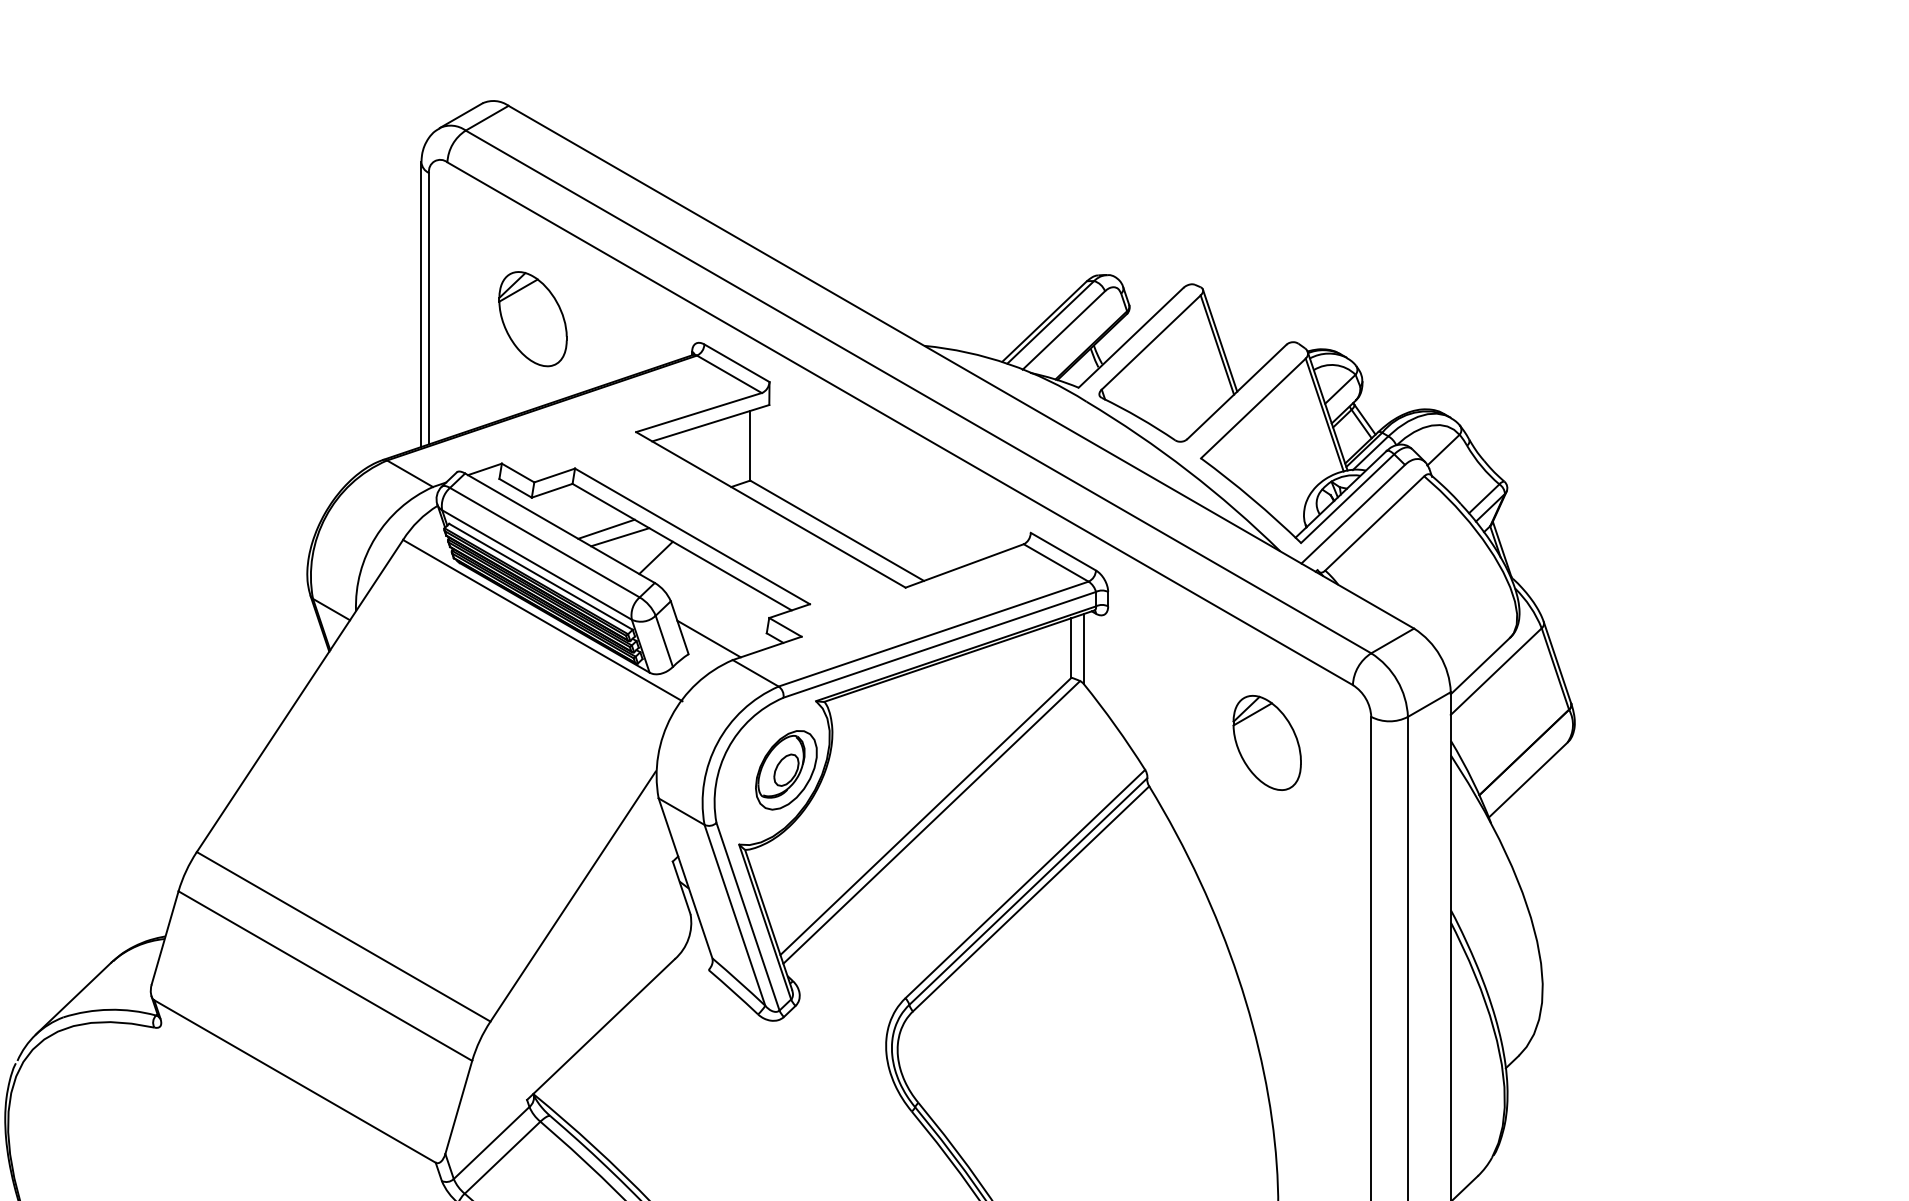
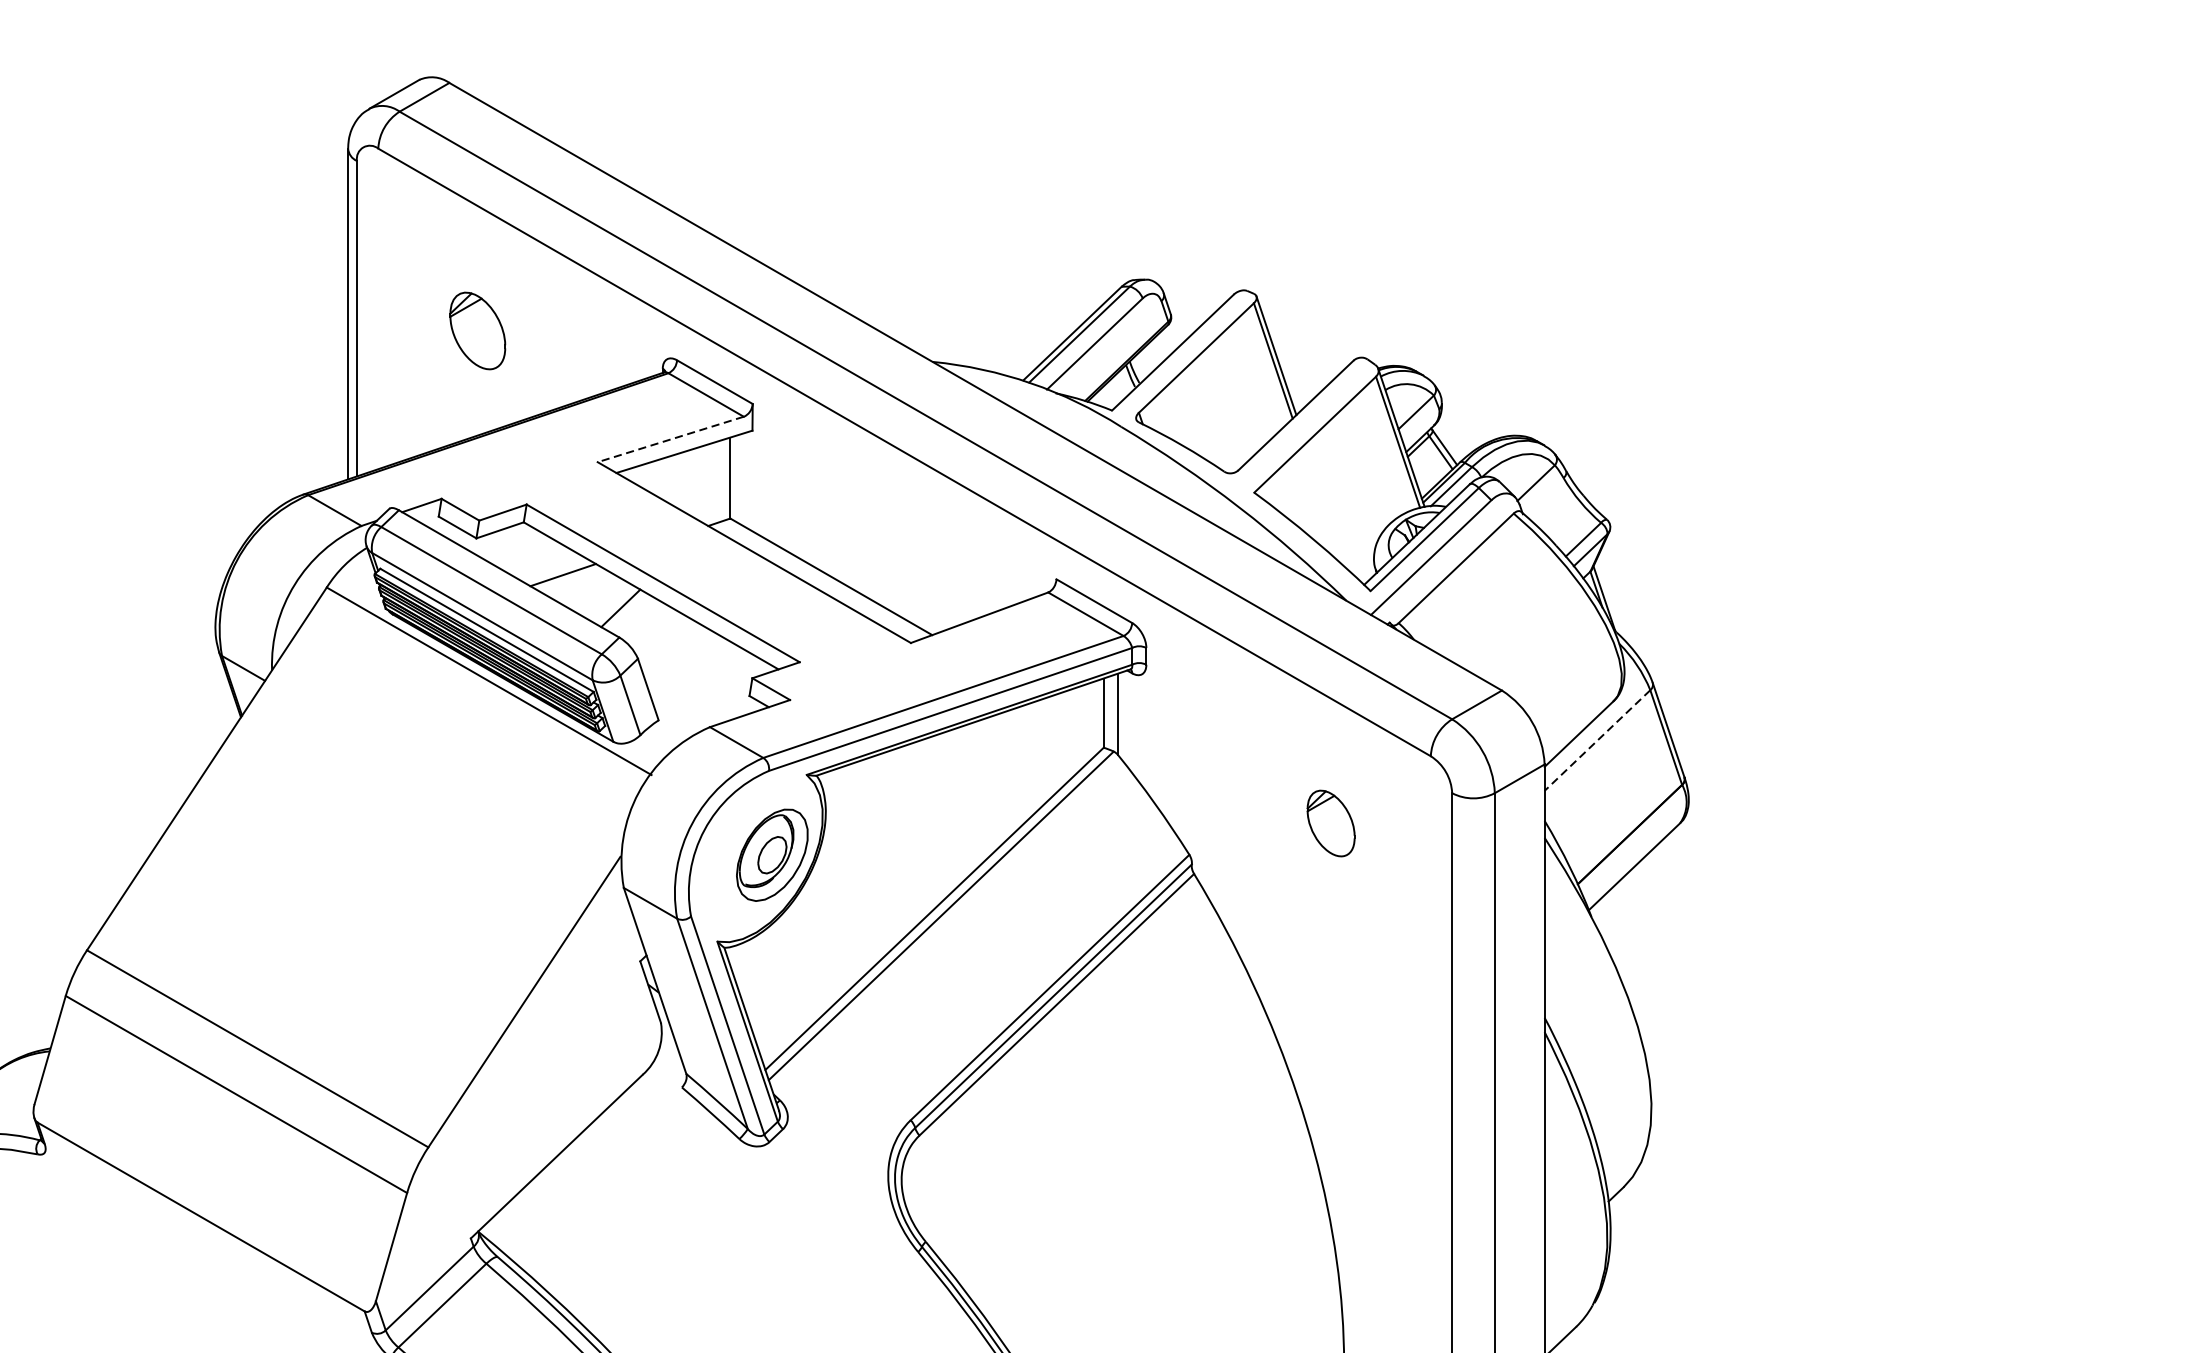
part: (532, 319) -> (477, 331), size x0.7
line: (699, 412) -> (671, 439), solid -> dashed
line: (620, 537) -> (579, 584), removed
line: (708, 638) -> (681, 702), removed
line: (1496, 671) -> (1597, 740), solid -> dashed
part: (1266, 742) -> (1330, 822), size x0.6

